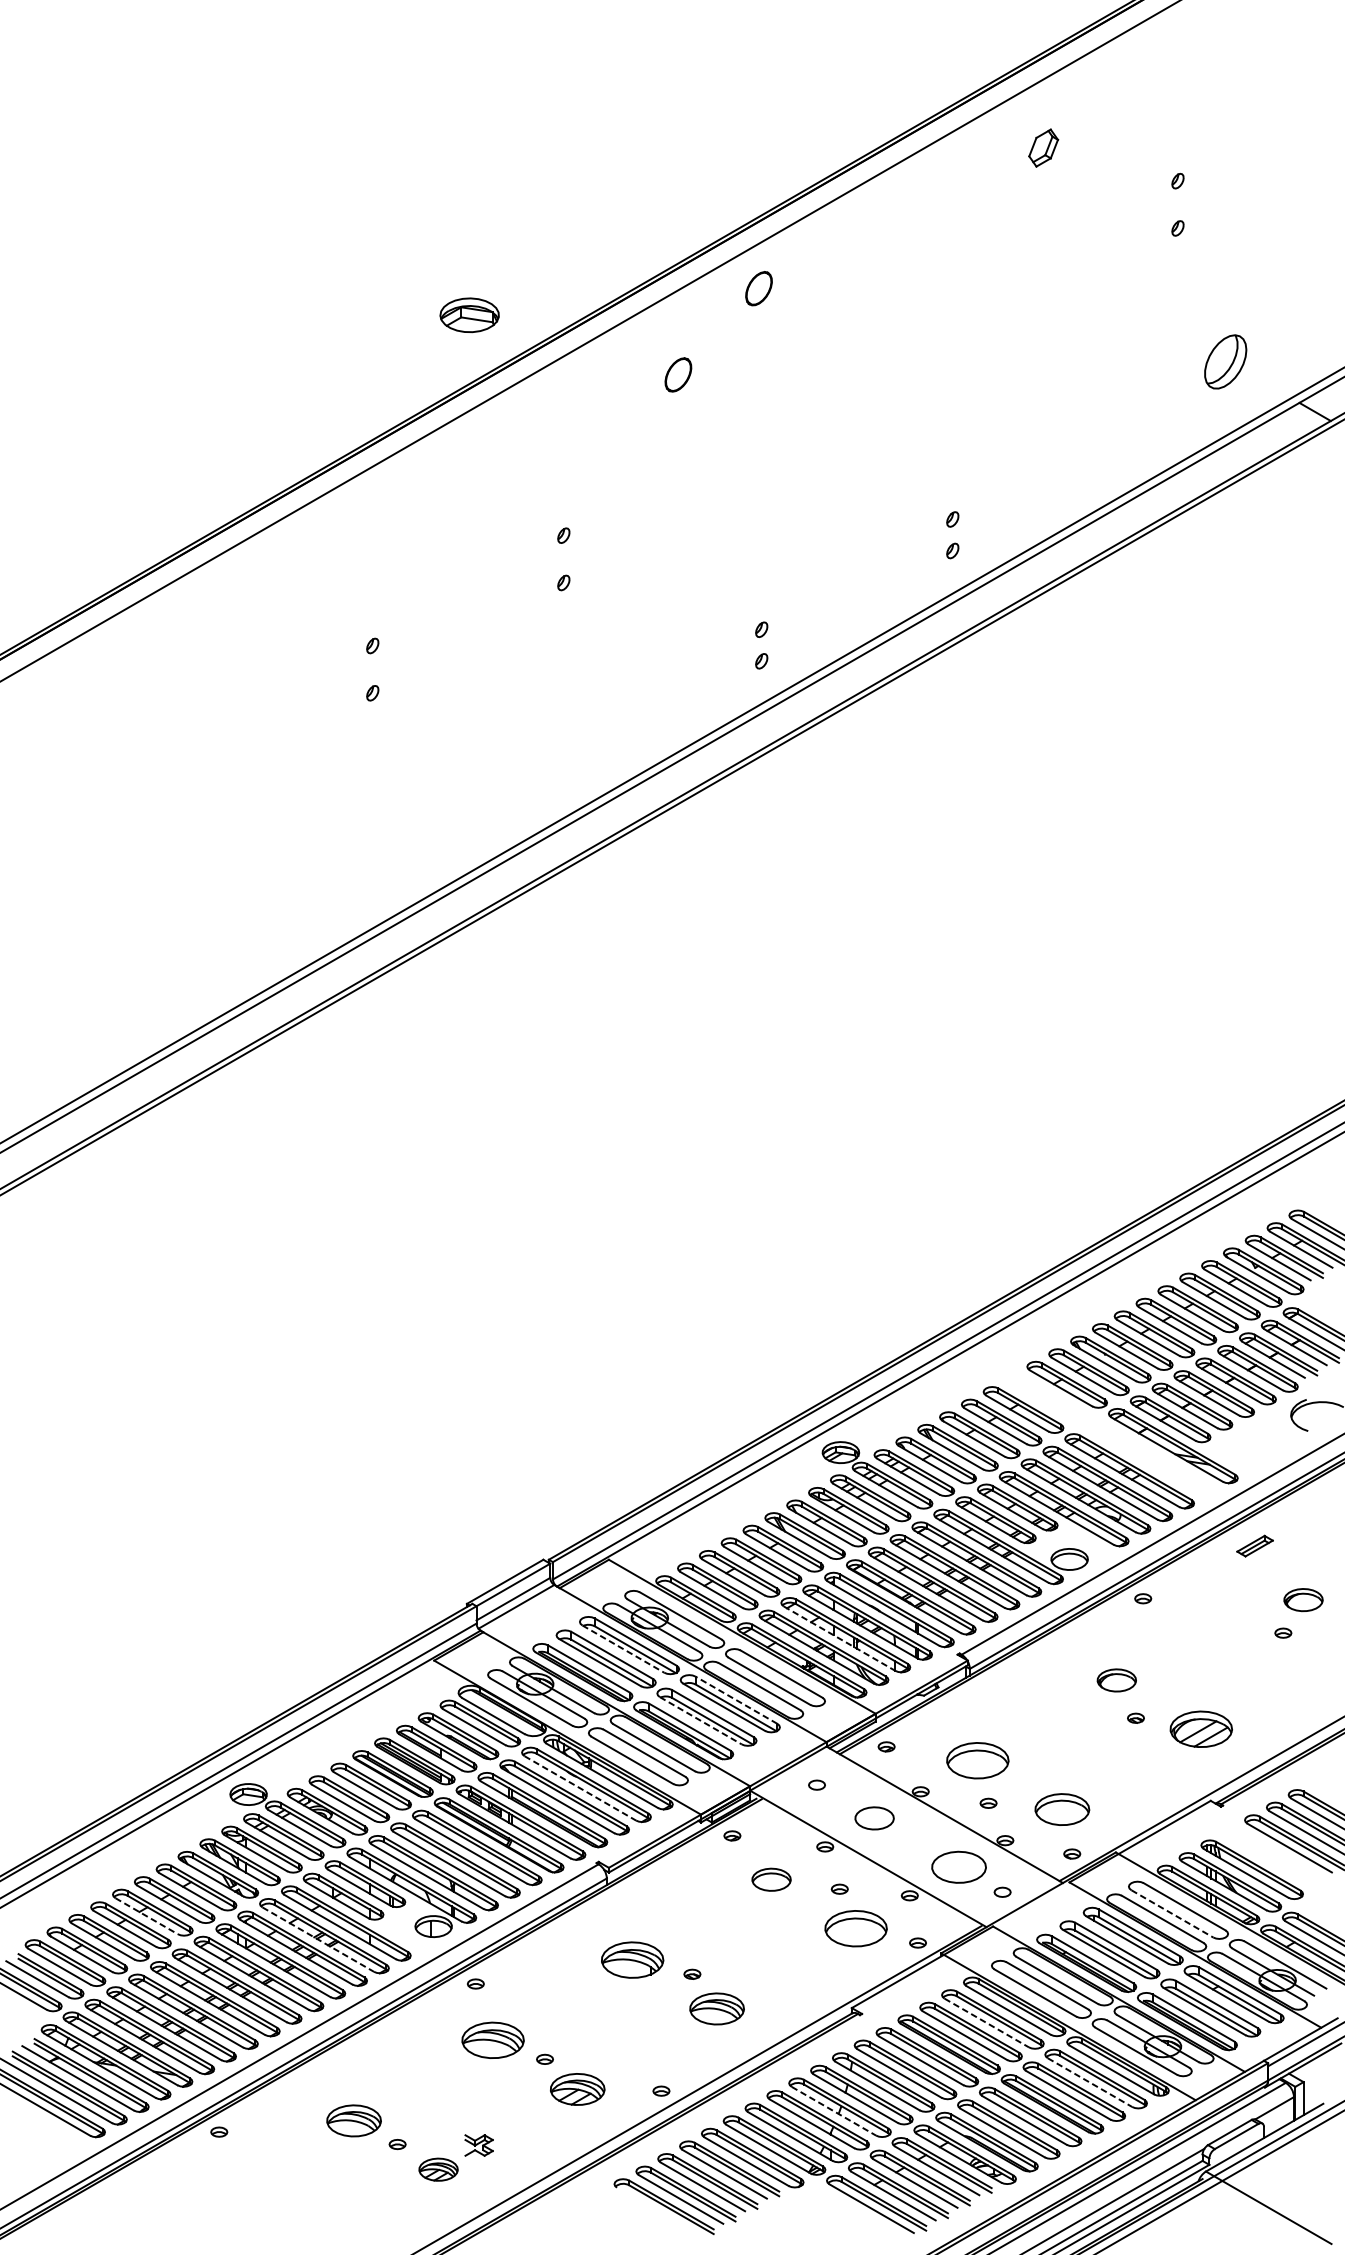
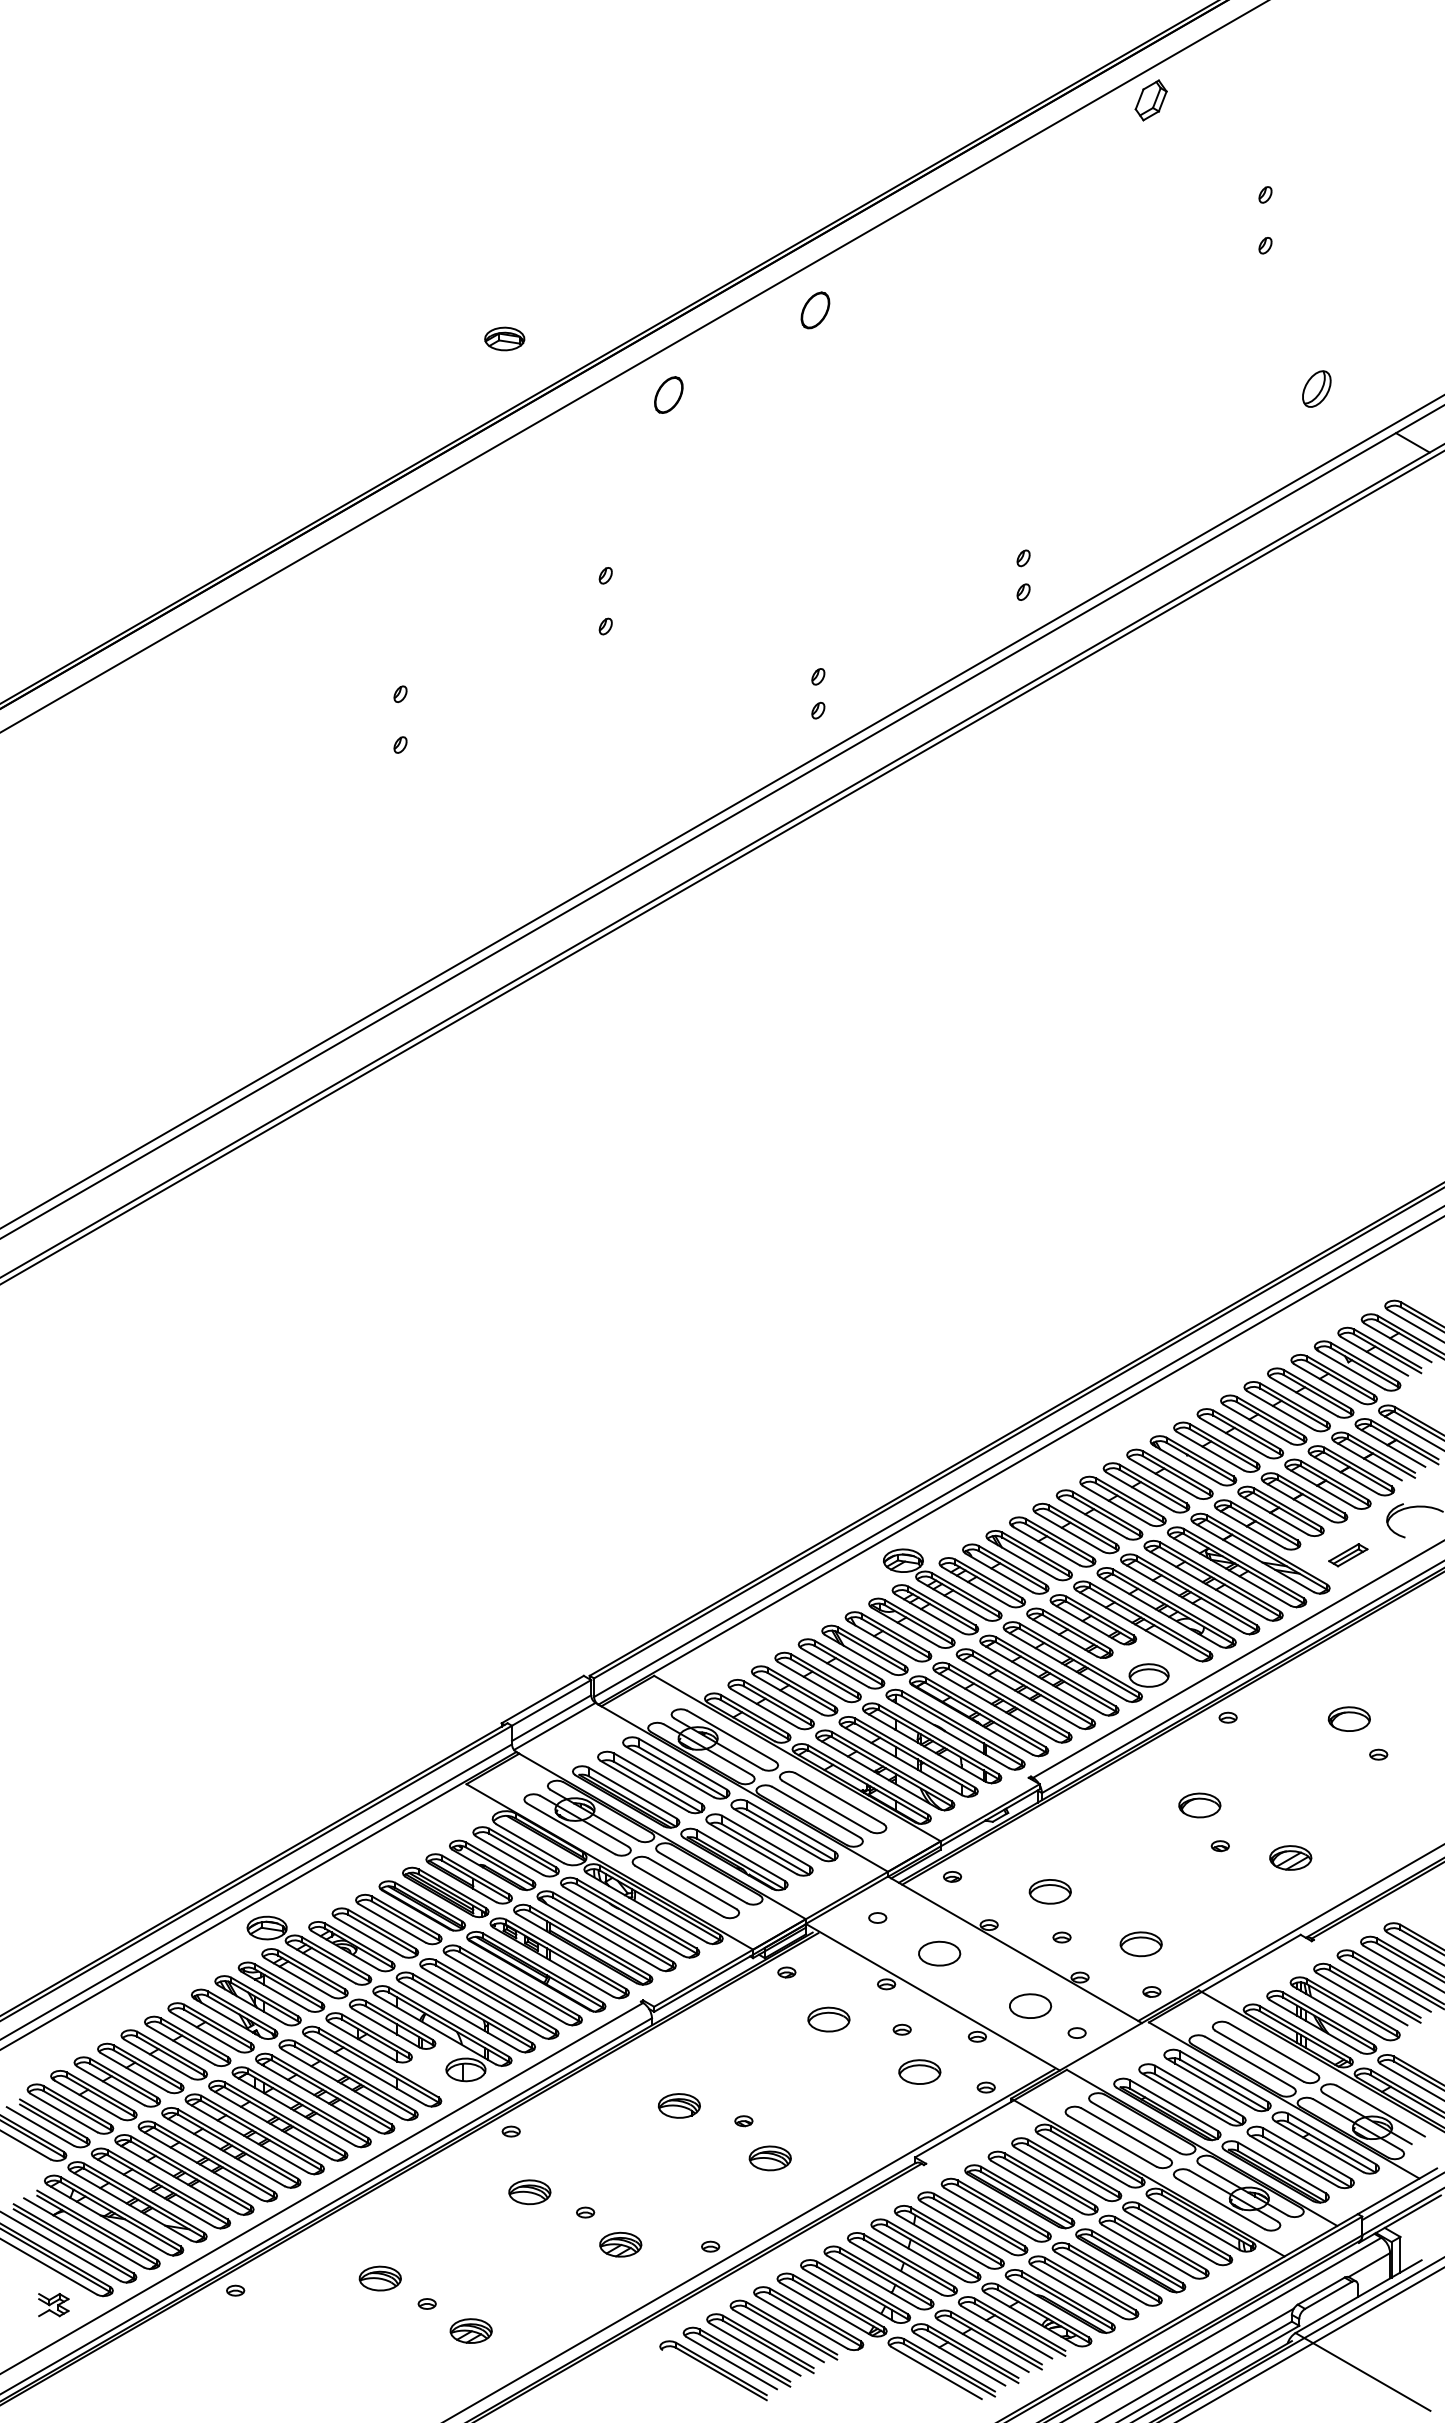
part: (1042, 148) -> (1150, 100), moved
part: (469, 314) -> (504, 338), size x0.62
part: (1225, 361) -> (1316, 388), size x0.62
part: (678, 374) -> (668, 394), moved
part: (1110, 1434) -> (1193, 1541), added
part: (1255, 1546) -> (1348, 1555), moved
part: (1302, 1599) -> (1348, 1718), moved
line: (840, 1638) -> (902, 1760), dashed -> solid
line: (623, 1648) -> (669, 1771), dashed -> solid
line: (736, 1700) -> (791, 1826), dashed -> solid
line: (700, 1720) -> (752, 1848), dashed -> solid
part: (1201, 1728) -> (1290, 1857), size x0.62
part: (976, 1760) -> (1049, 1891), size x0.62
line: (580, 1788) -> (623, 1921), dashed -> solid
part: (1061, 1809) -> (1140, 1944), size x0.71
part: (1272, 1856) -> (1367, 1994), added
part: (959, 1866) -> (1030, 2005), size x0.71
line: (1172, 1914) -> (1259, 2056), dashed -> solid
line: (146, 1915) -> (157, 2058), dashed -> solid
part: (855, 1928) -> (919, 2071), size x0.62
line: (318, 1940) -> (342, 2084), dashed -> solid
part: (631, 1959) -> (678, 2105), size x0.62
part: (716, 2009) -> (769, 2158), size x0.71
line: (987, 2023) -> (1060, 2173), dashed -> solid
part: (492, 2040) -> (529, 2192), size x0.62
line: (1090, 2082) -> (1171, 2237), dashed -> solid
part: (577, 2089) -> (620, 2244), size x0.71
line: (834, 2111) -> (896, 2268), dashed -> solid
part: (353, 2120) -> (379, 2278), size x0.71
part: (478, 2145) -> (53, 2305), moved

